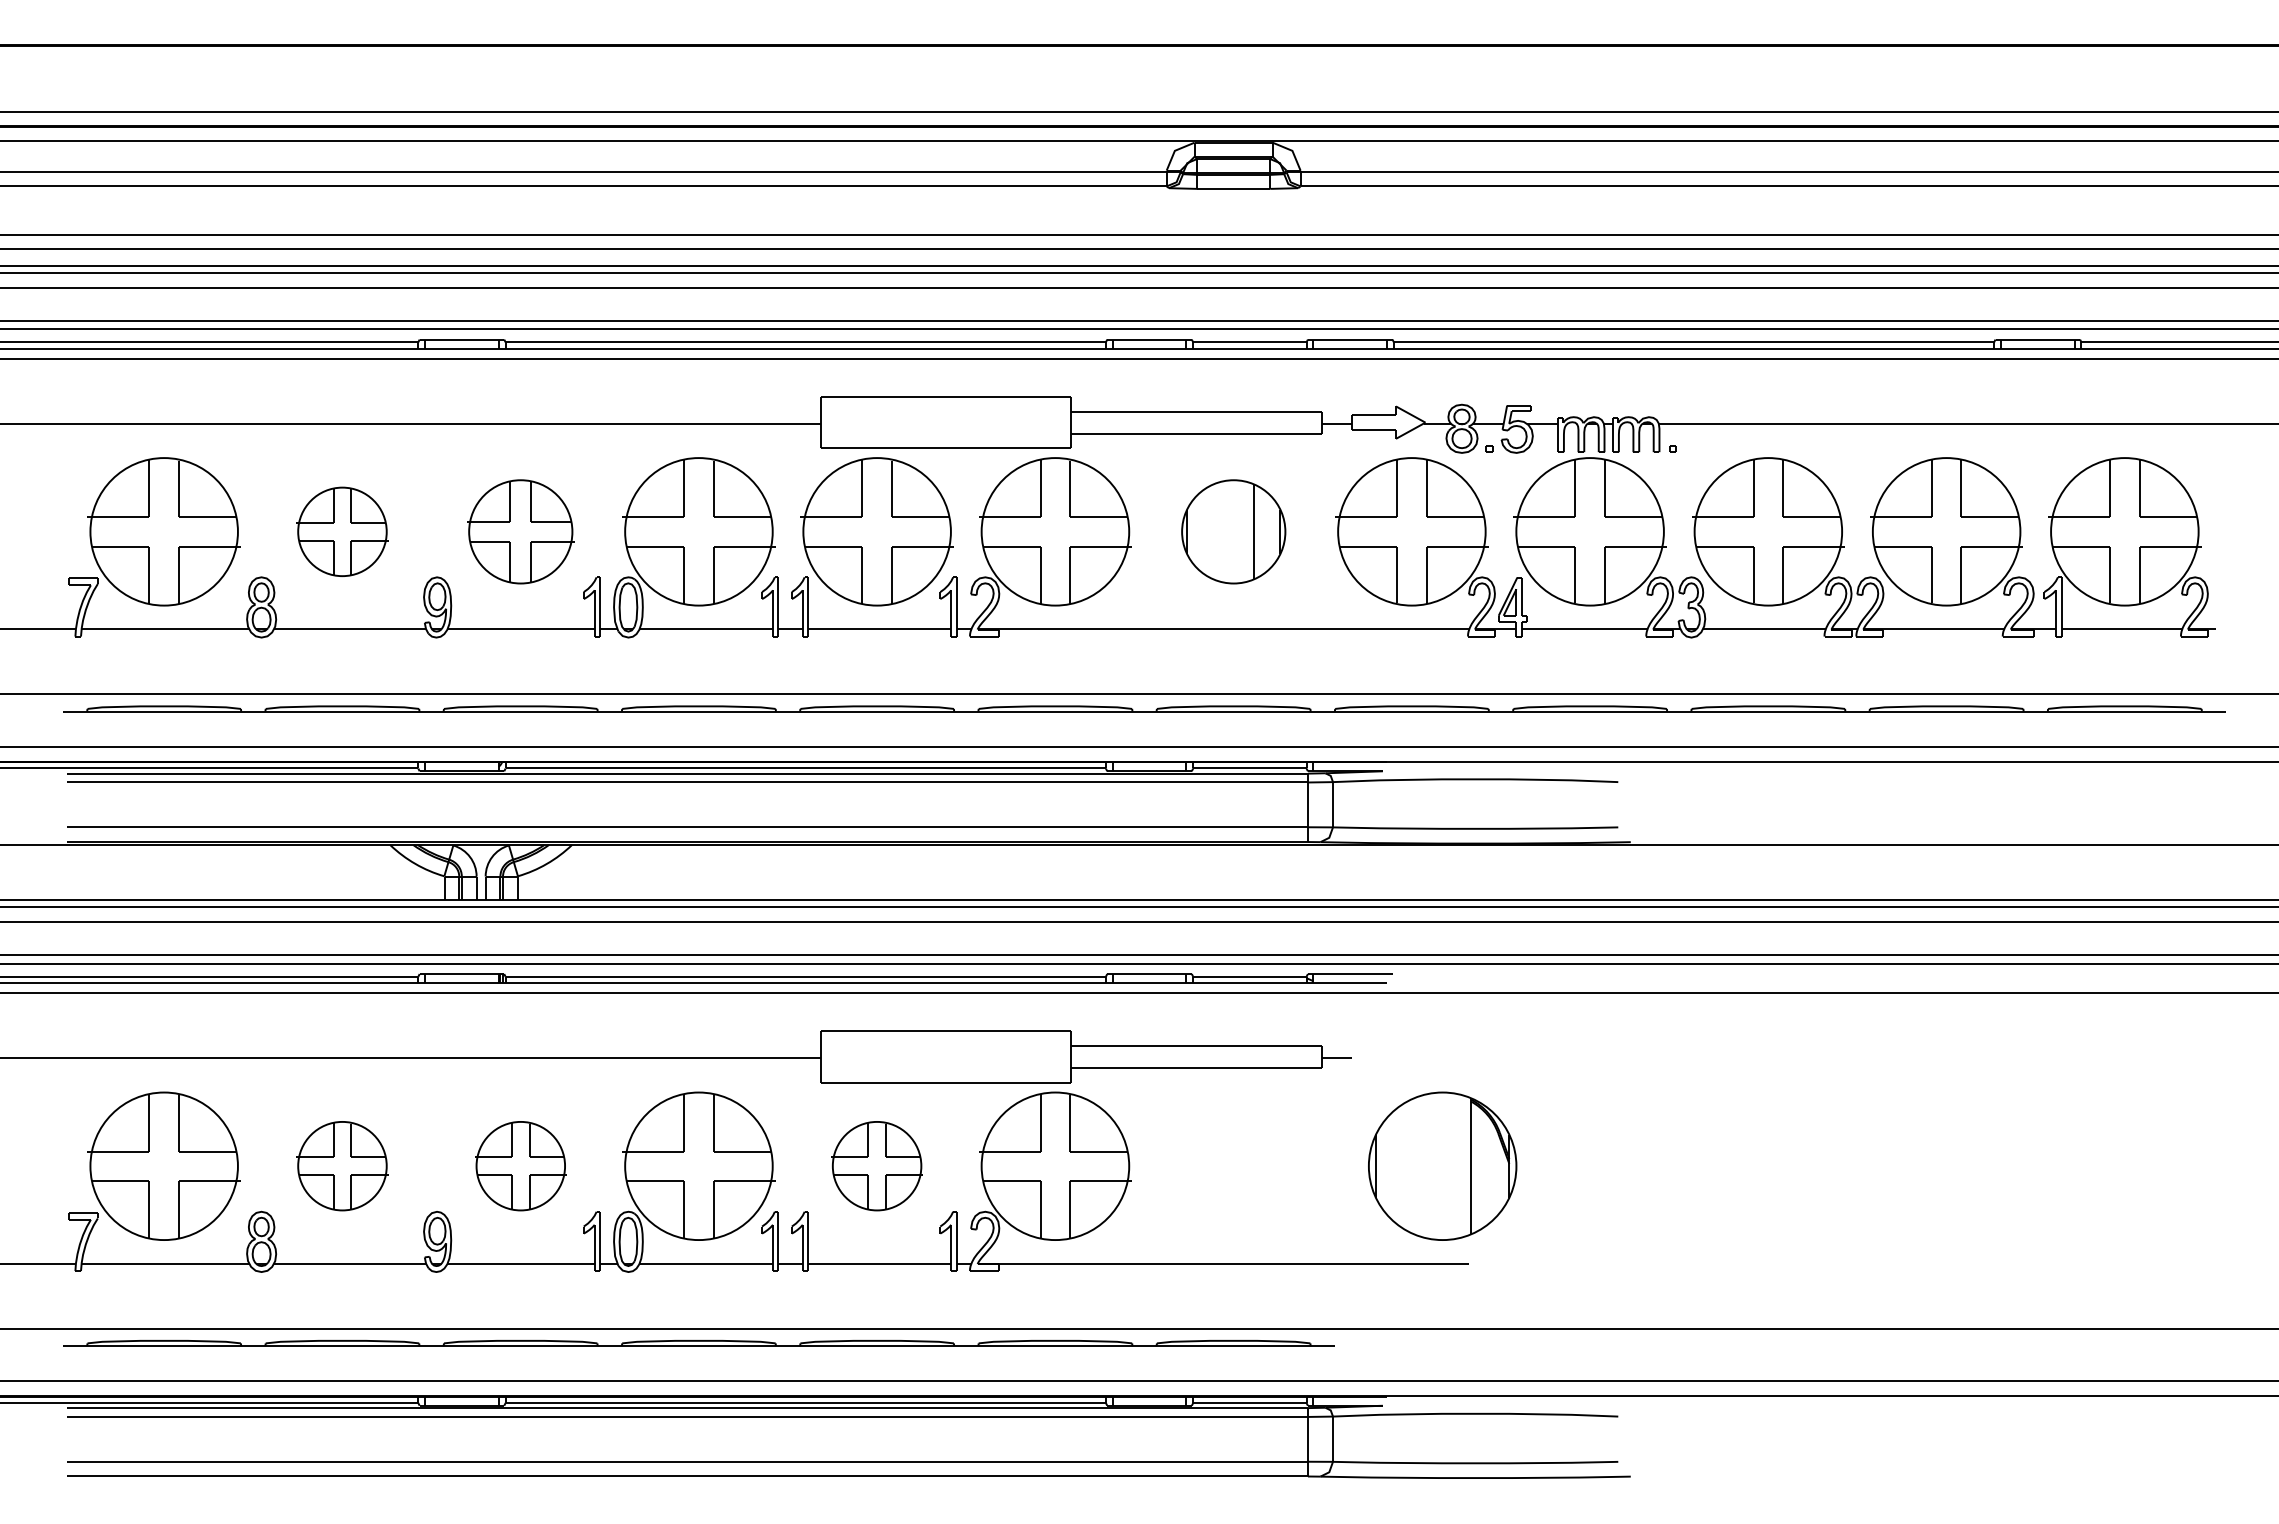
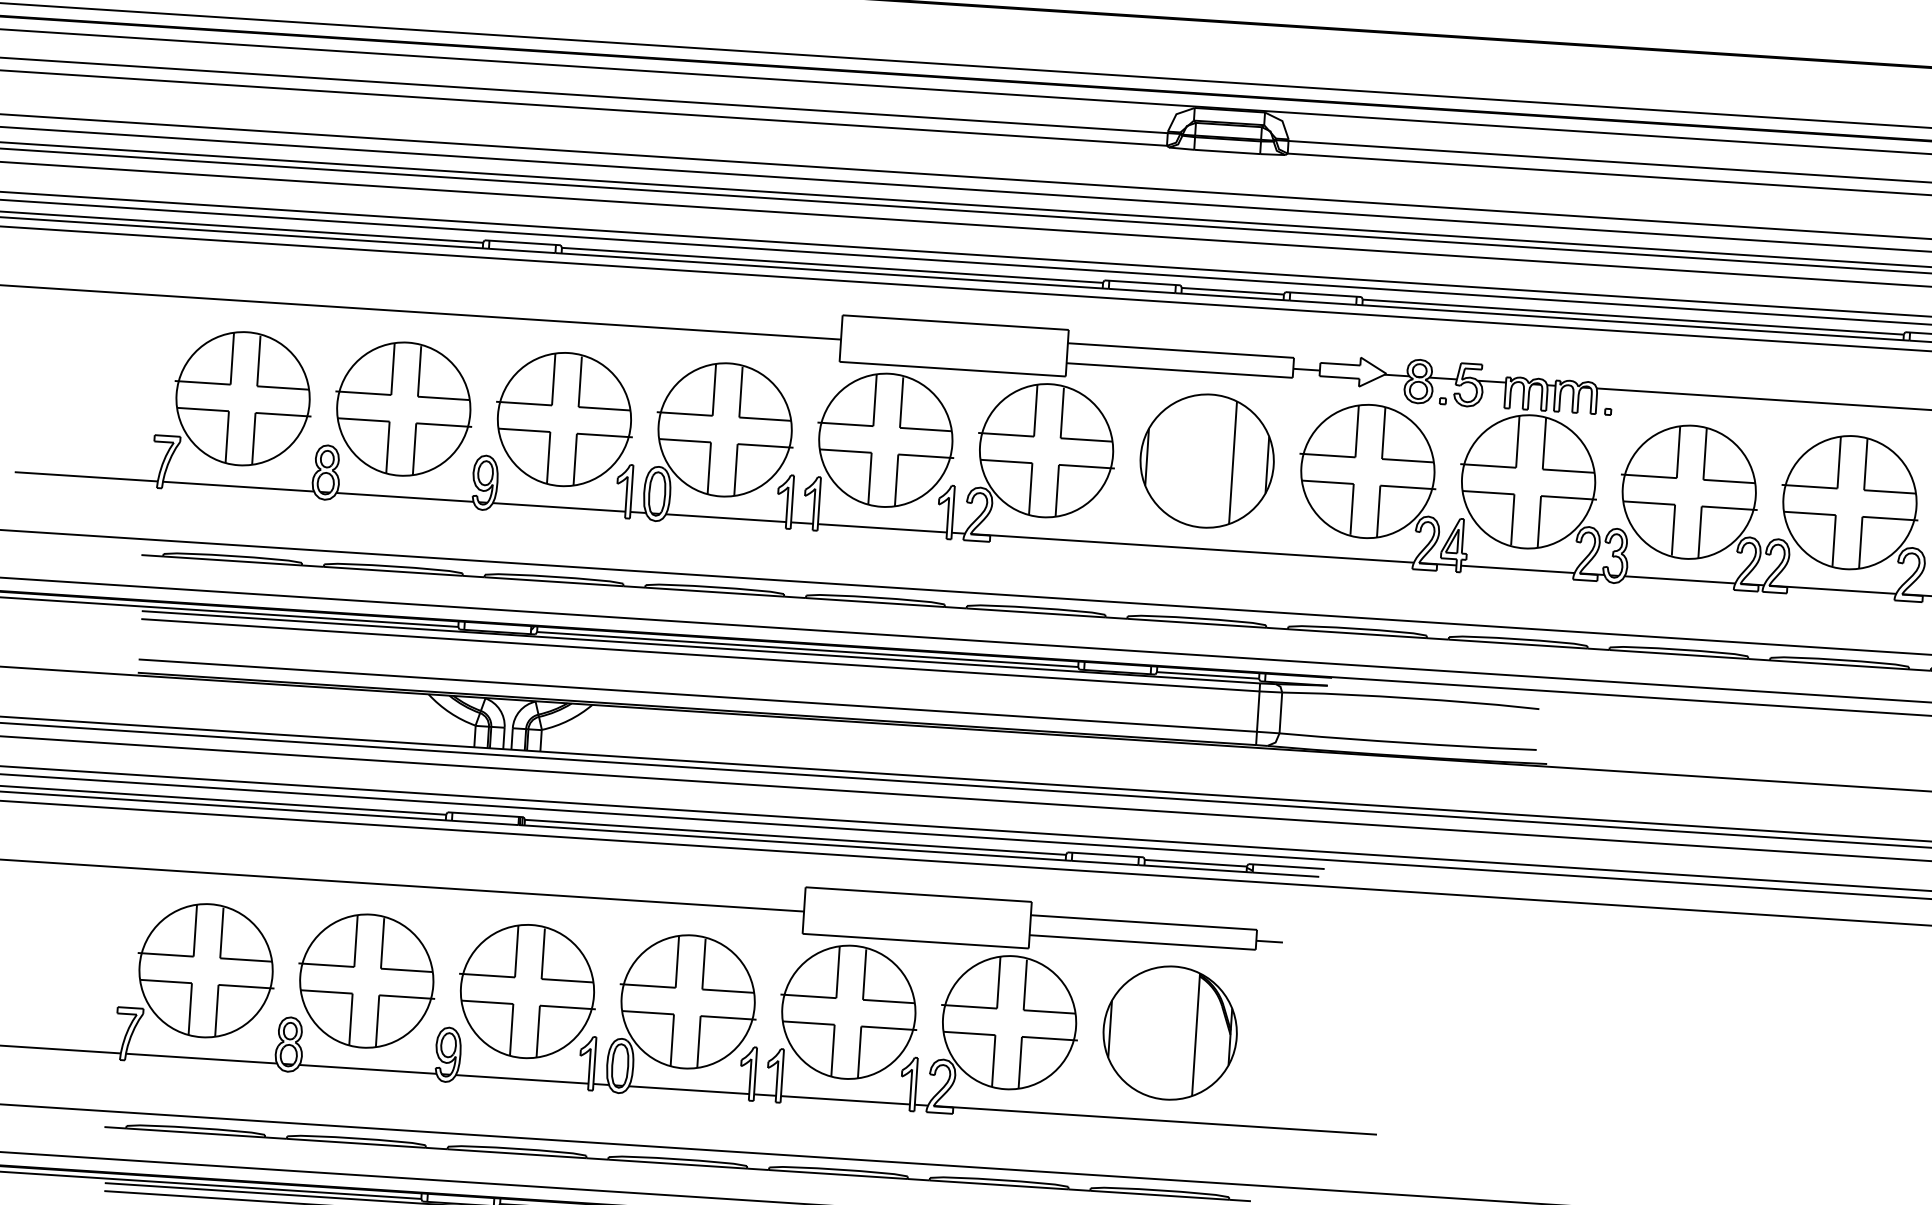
part: (342, 531) -> (403, 408), size x1.67
part: (520, 531) -> (564, 419), size x1.43
part: (1233, 531) -> (1207, 460), size x1.43
part: (342, 1165) -> (366, 980), size x1.67
part: (520, 1165) -> (527, 990), size x1.67
part: (876, 1165) -> (848, 1011), size x1.67
part: (1442, 1165) -> (1170, 1032), moved

